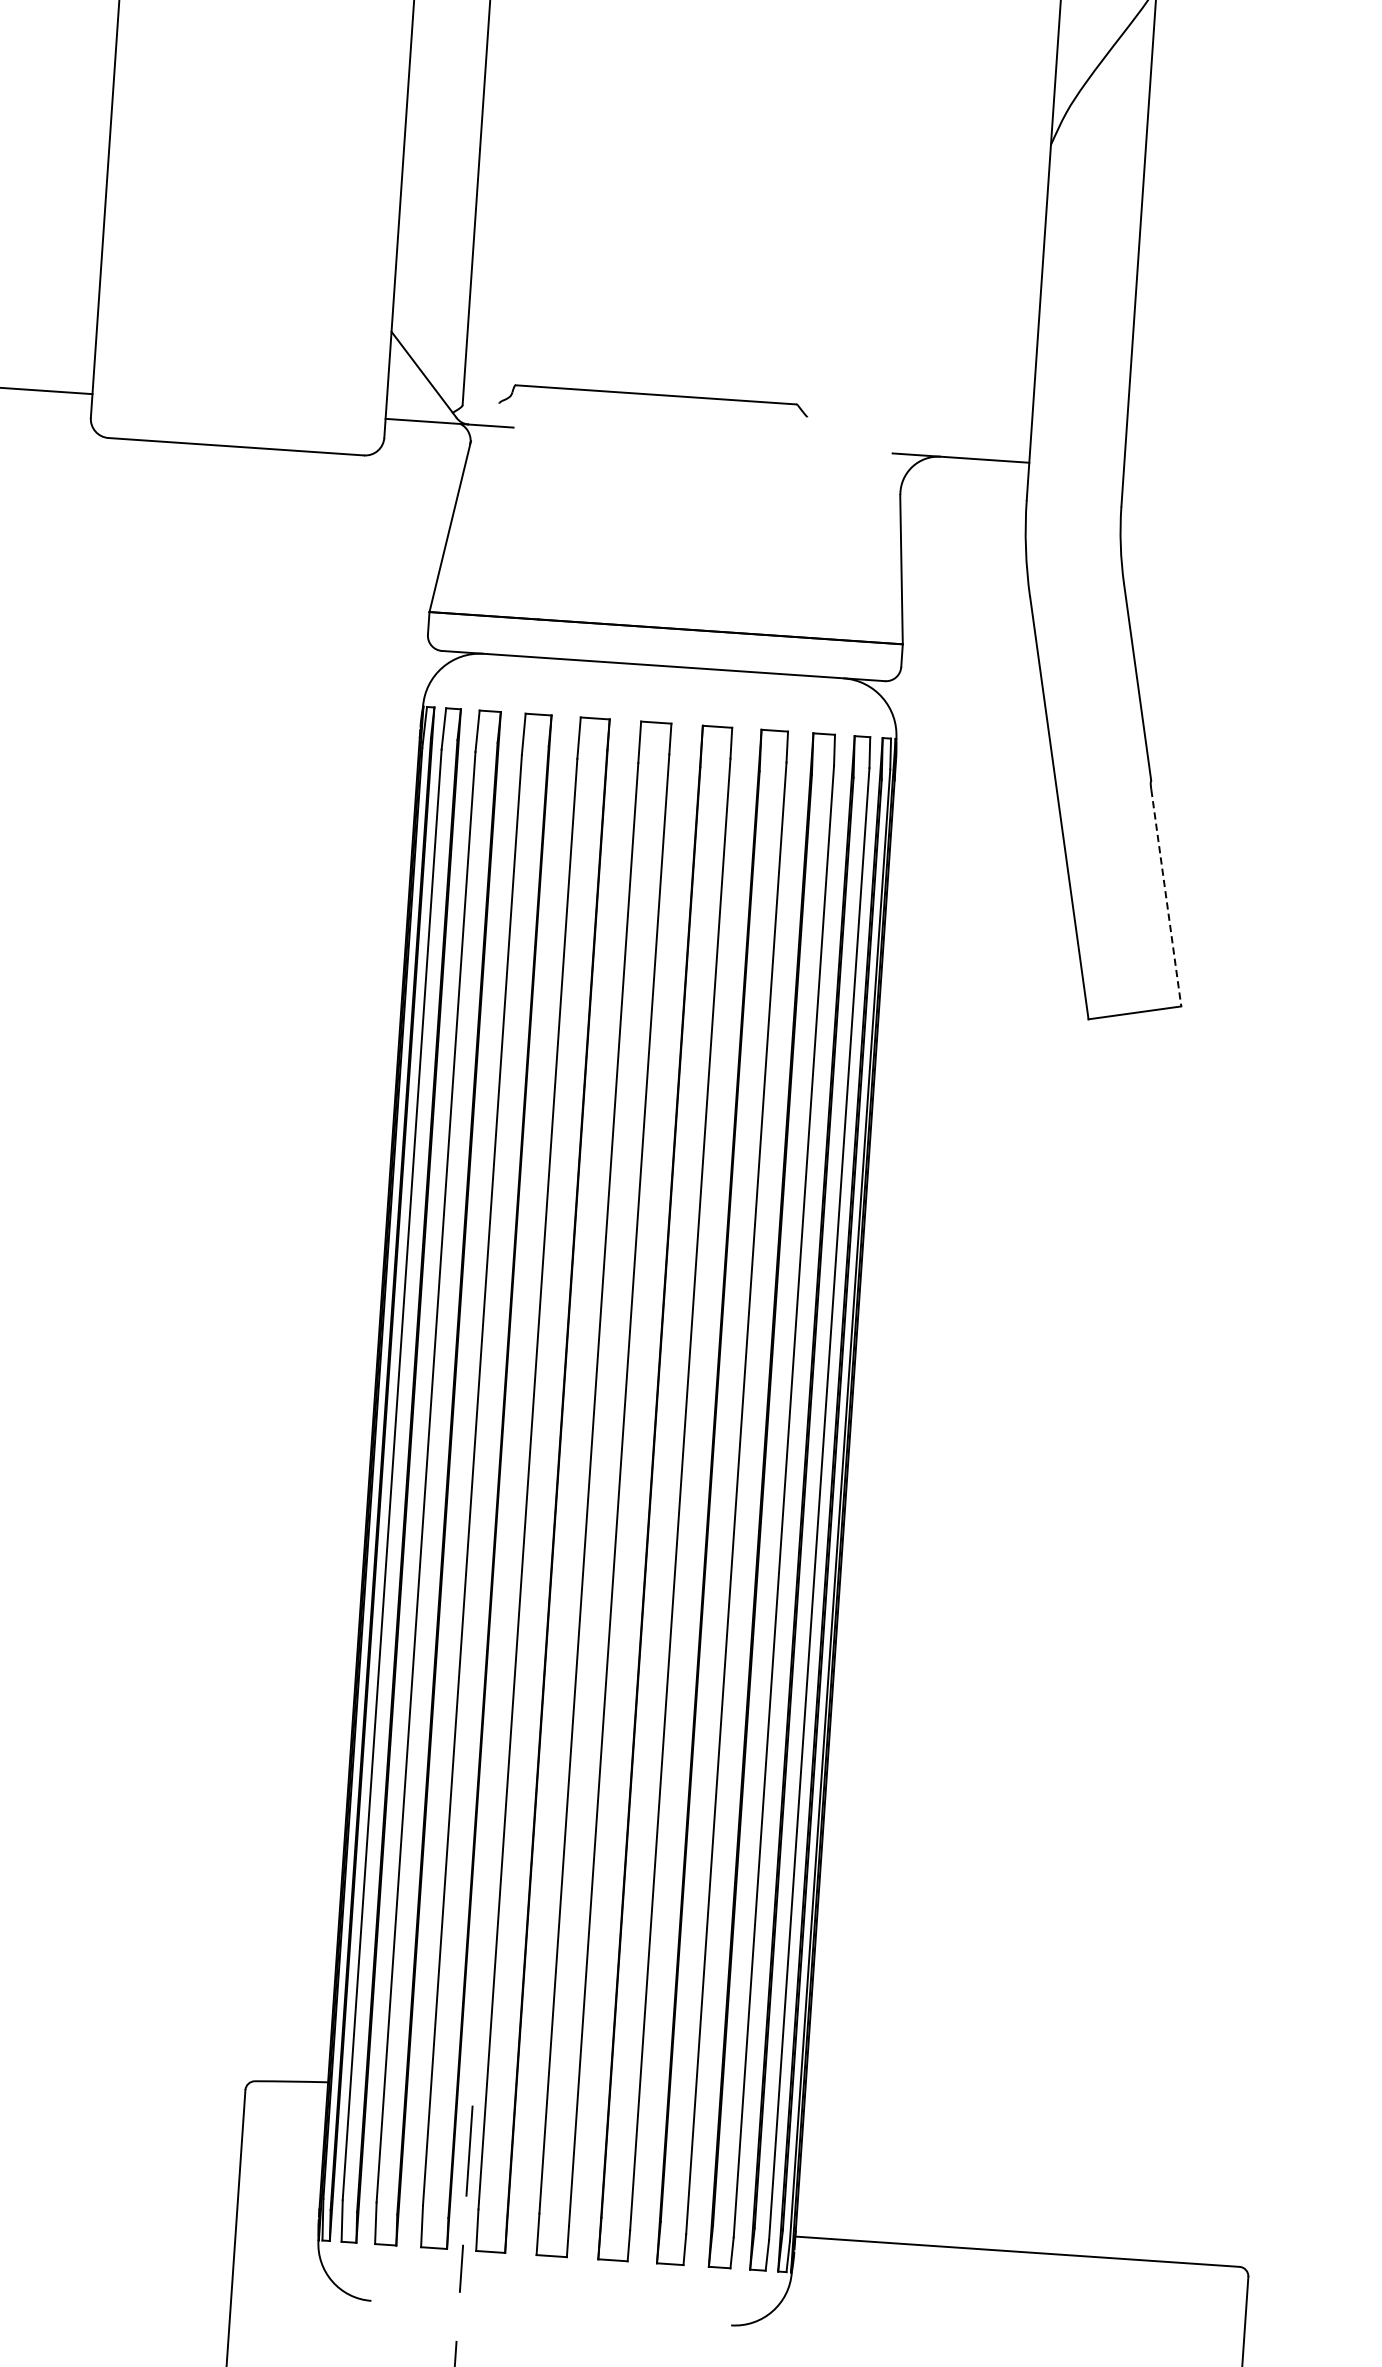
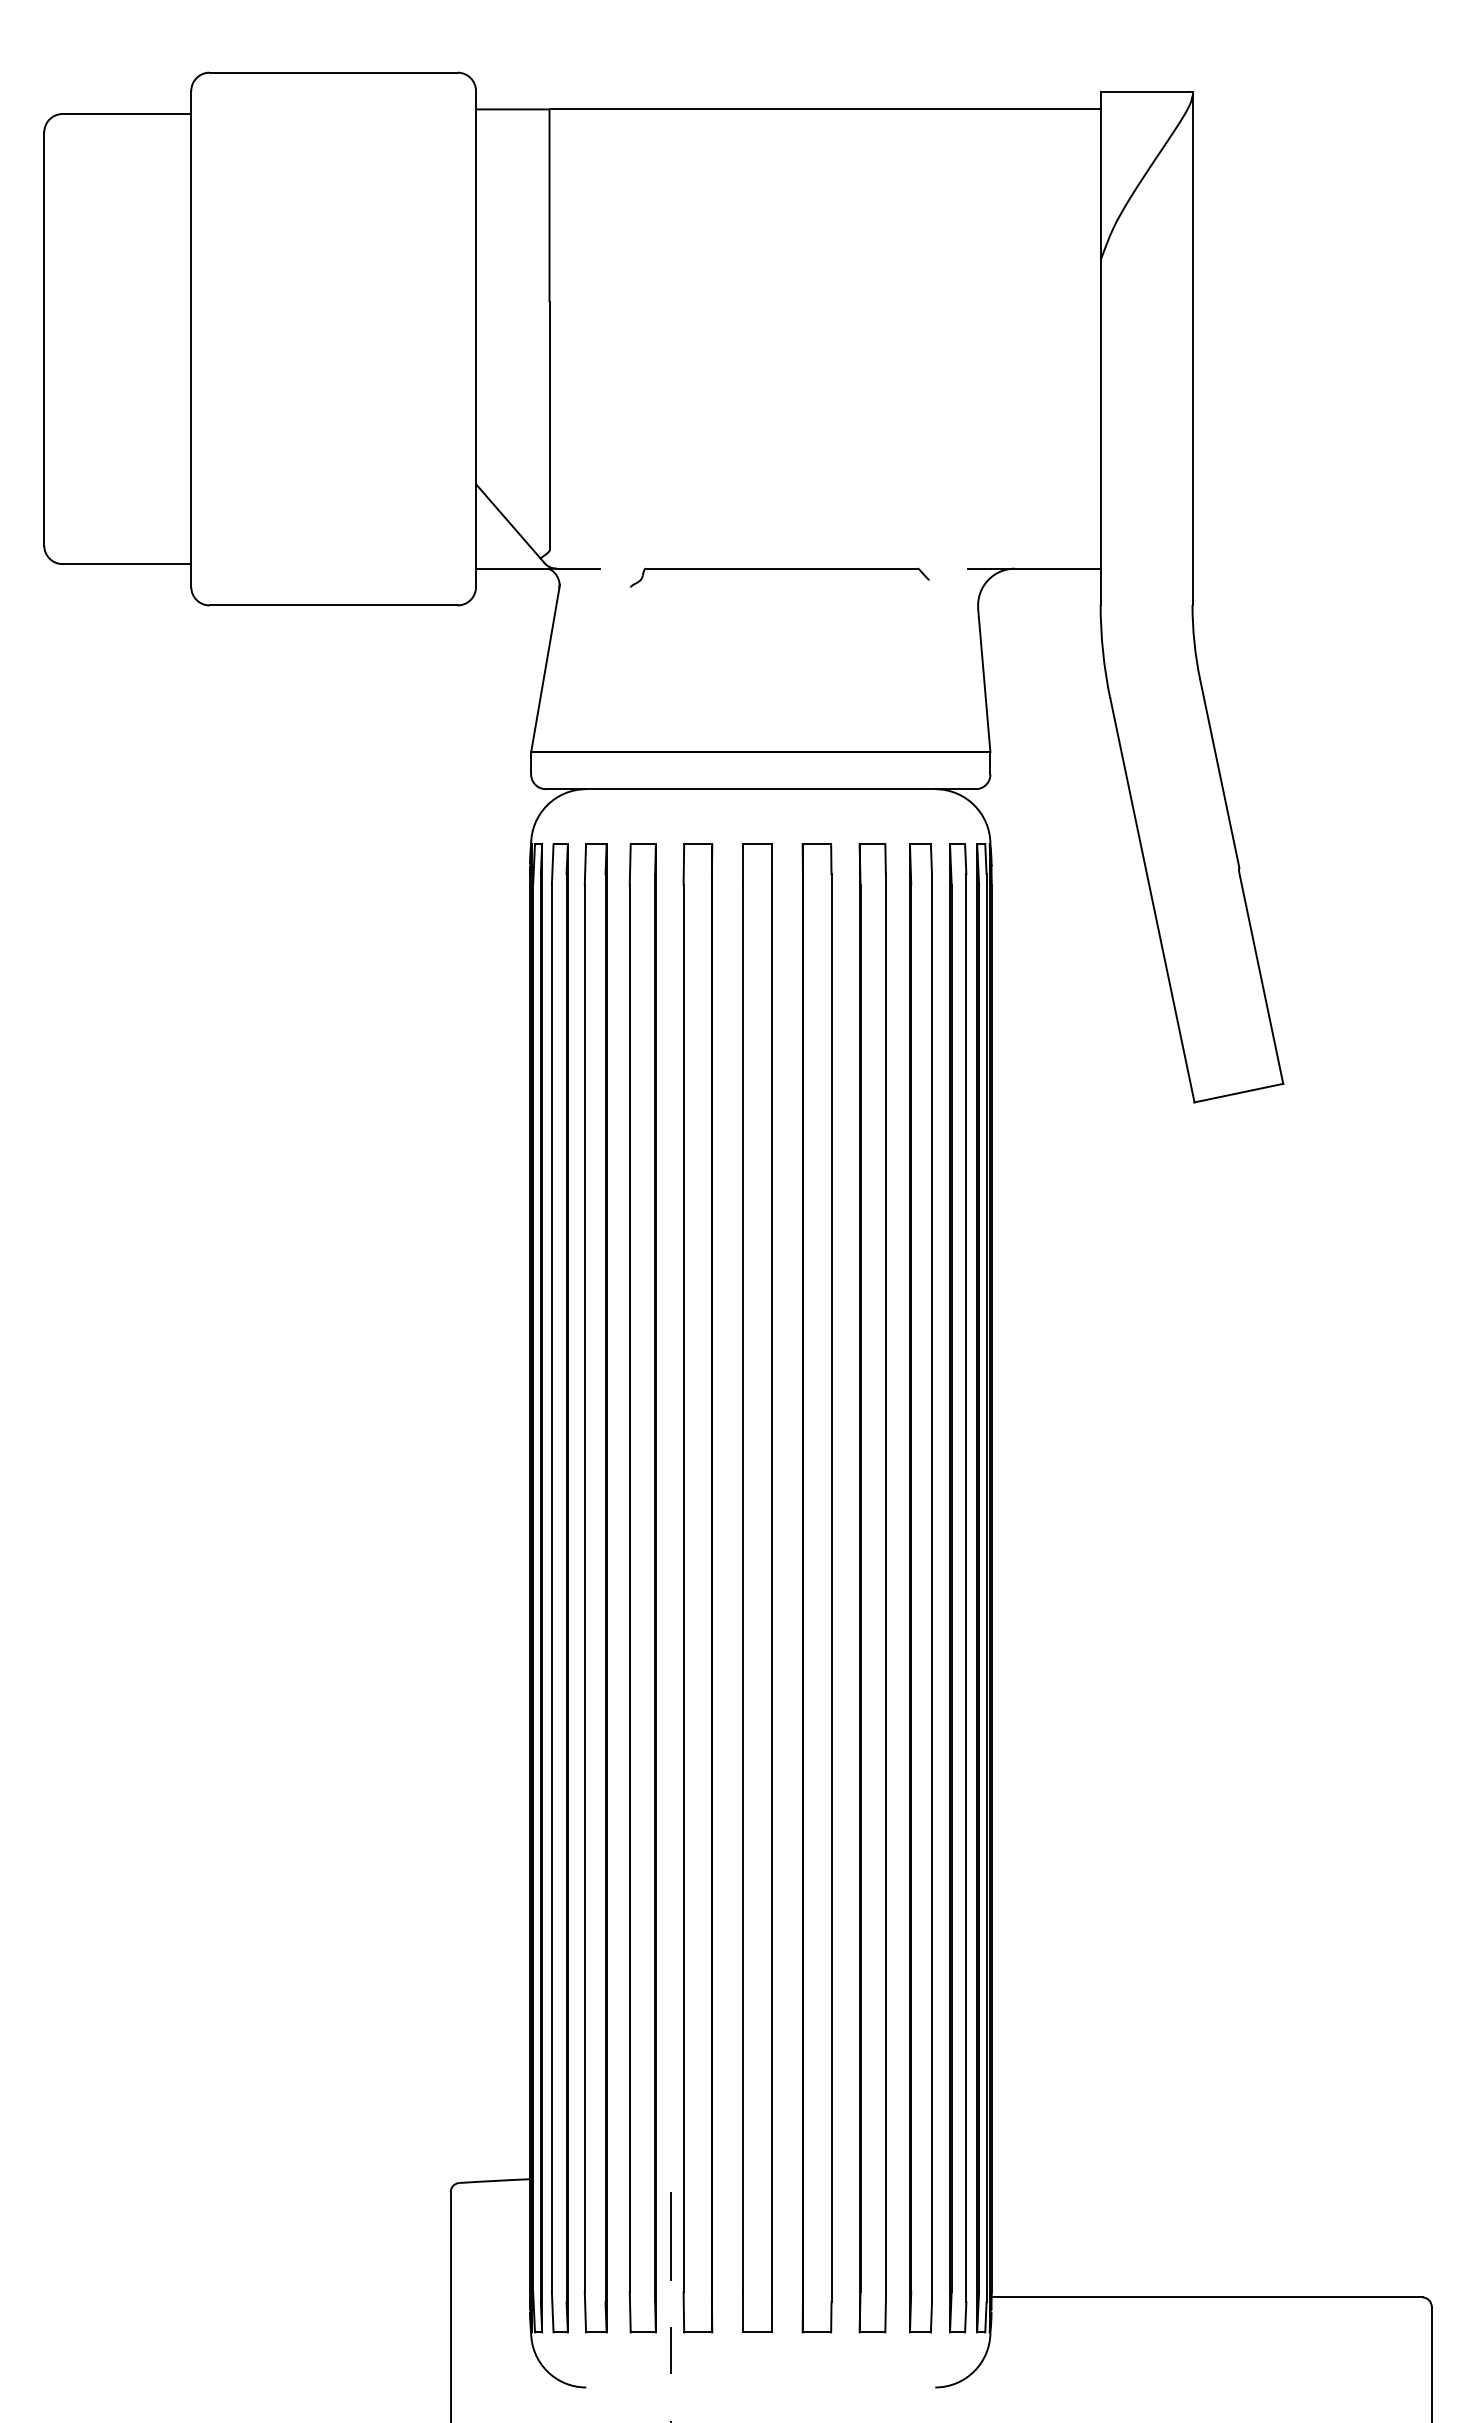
part: (653, 395) -> (779, 569), moved
line: (1166, 898) -> (1261, 980), dashed -> solid

